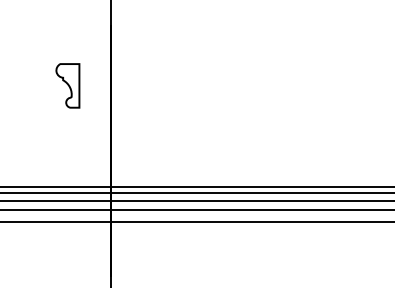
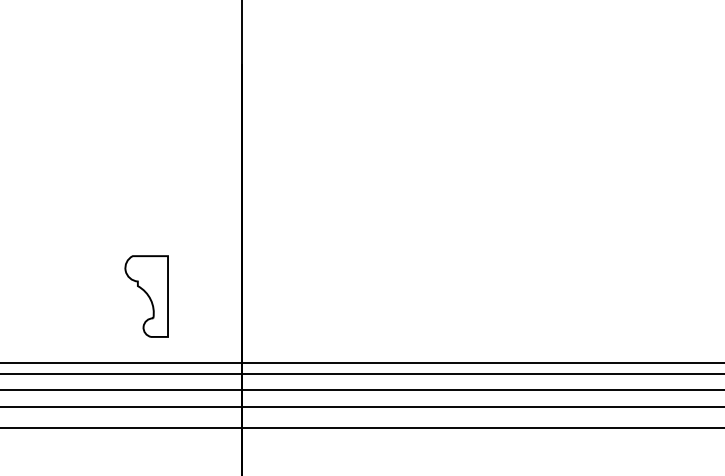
part: (67, 85) -> (145, 295), moved

